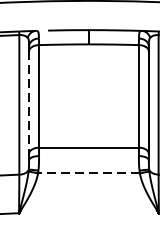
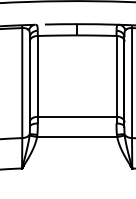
line: (28, 102) -> (29, 81), dashed -> solid
line: (88, 173) -> (76, 137), dashed -> solid

